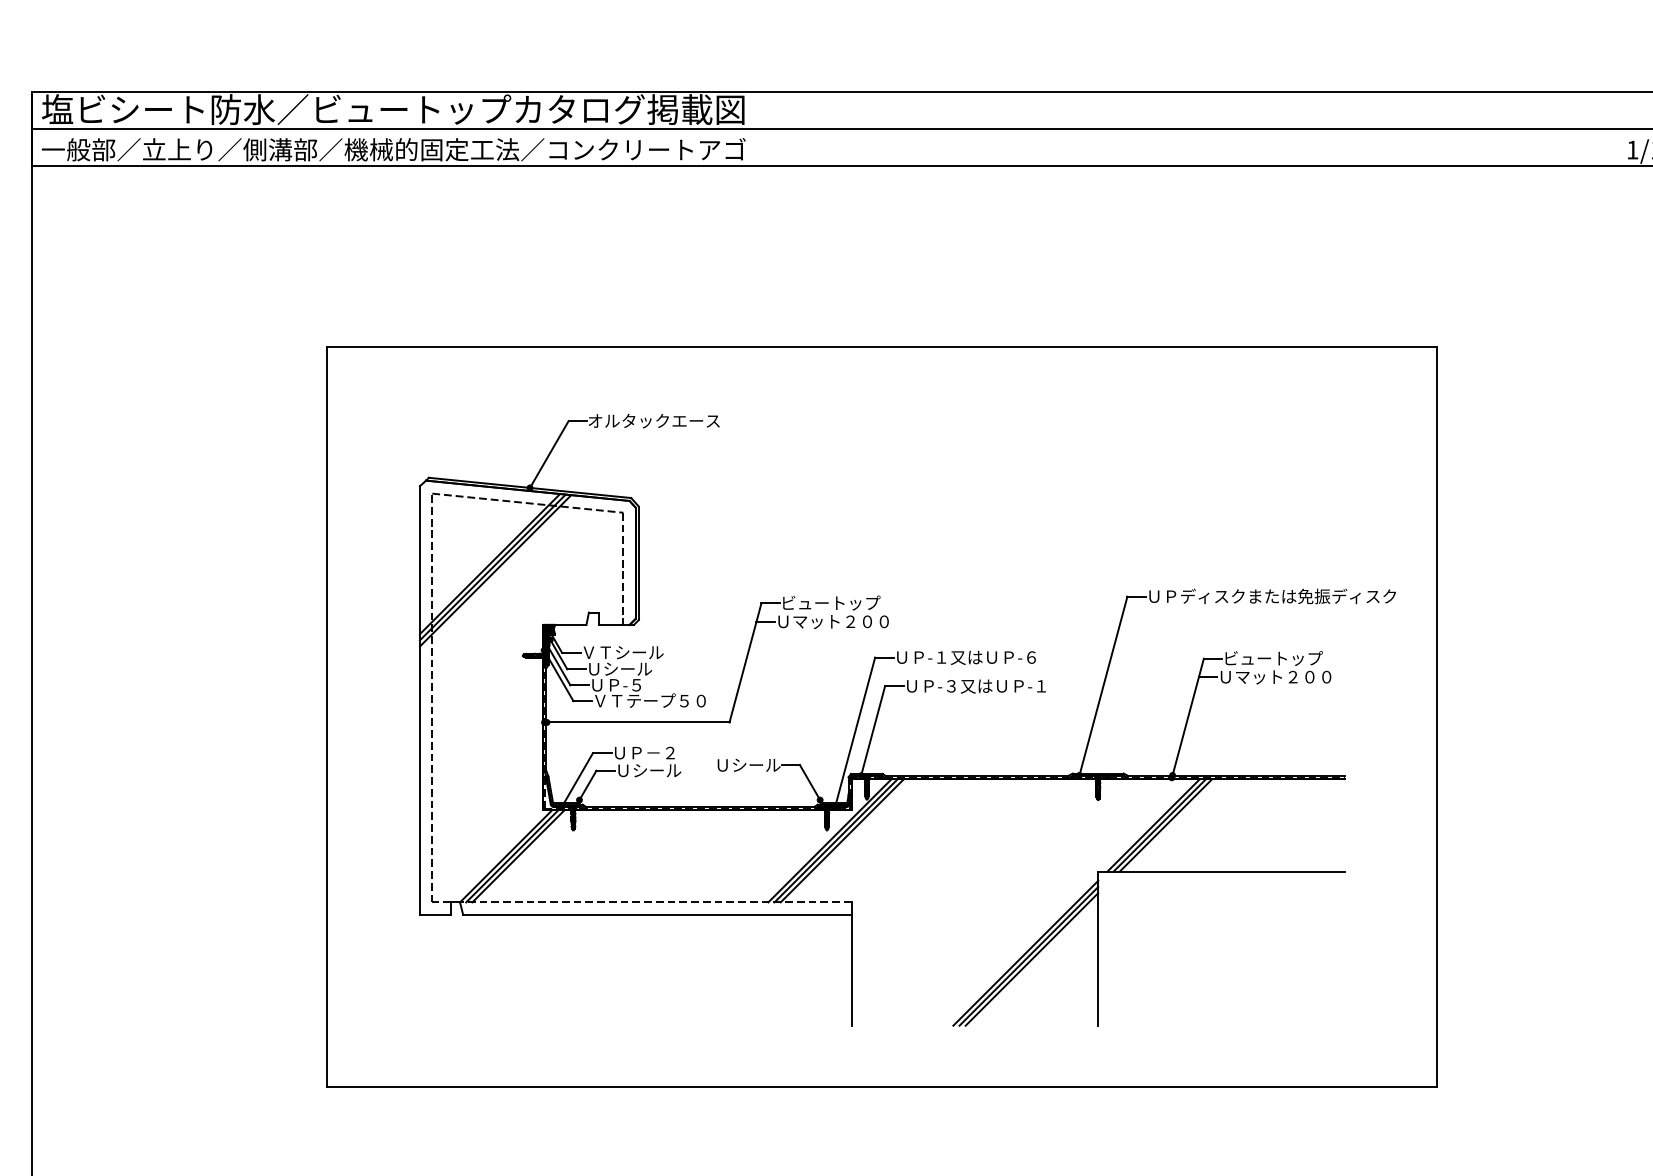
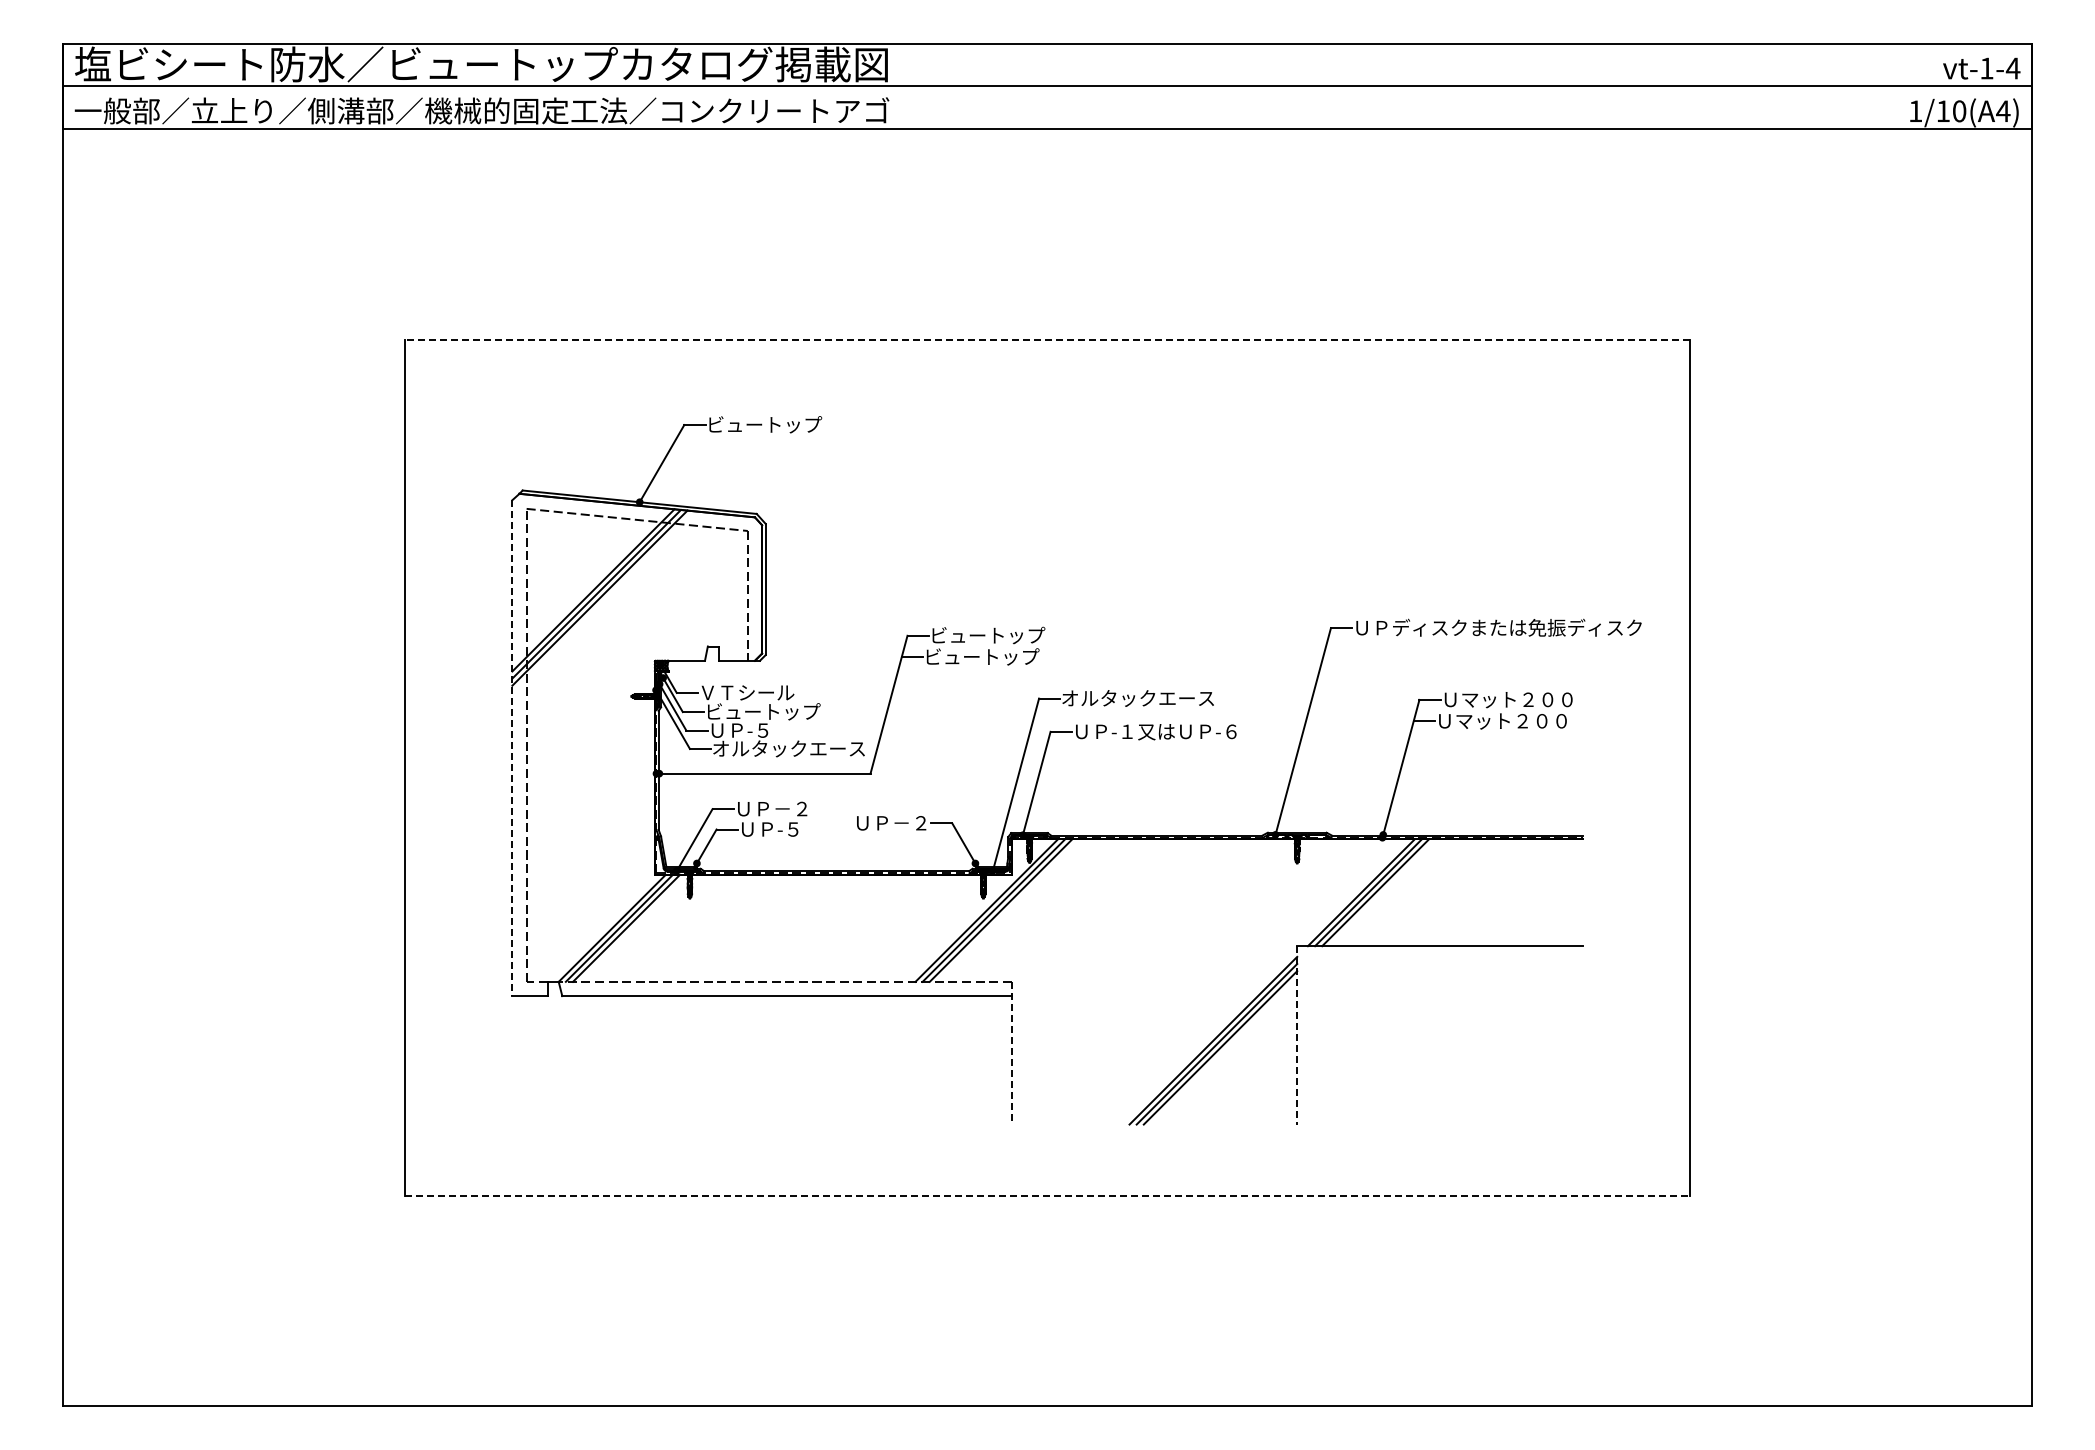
line: (882, 347) -> (1047, 339), solid -> dashed
text: (654, 420) -> (783, 424), オルタックエース -> ビュートップ
text: (833, 621) -> (990, 656), Ｕマット２００ -> ビュートップ
text: (965, 657) -> (1143, 698), ＵＰ-１又はＵＰ-６ -> オルタックエース
text: (1280, 658) -> (1508, 699), ビュートップ -> Ｕマット２００
text: (637, 668) -> (764, 711), Ｕシール -> ビュートップ
text: (996, 686) -> (1179, 731), ＵＰ-３又はＵＰ-１ -> ＵＰ-１又はＵＰ-６
line: (420, 700) -> (512, 748), solid -> dashed
text: (658, 700) -> (788, 748), ＶＴテープ５０ -> オルタックエース
text: (756, 764) -> (901, 822), Ｕシール -> ＵＰ－２
text: (656, 770) -> (786, 829), Ｕシール -> ＵＰ-５
line: (1098, 948) -> (1297, 1035), solid -> dashed
line: (851, 964) -> (1011, 1053), solid -> dashed
line: (882, 1087) -> (1047, 1195), solid -> dashed

